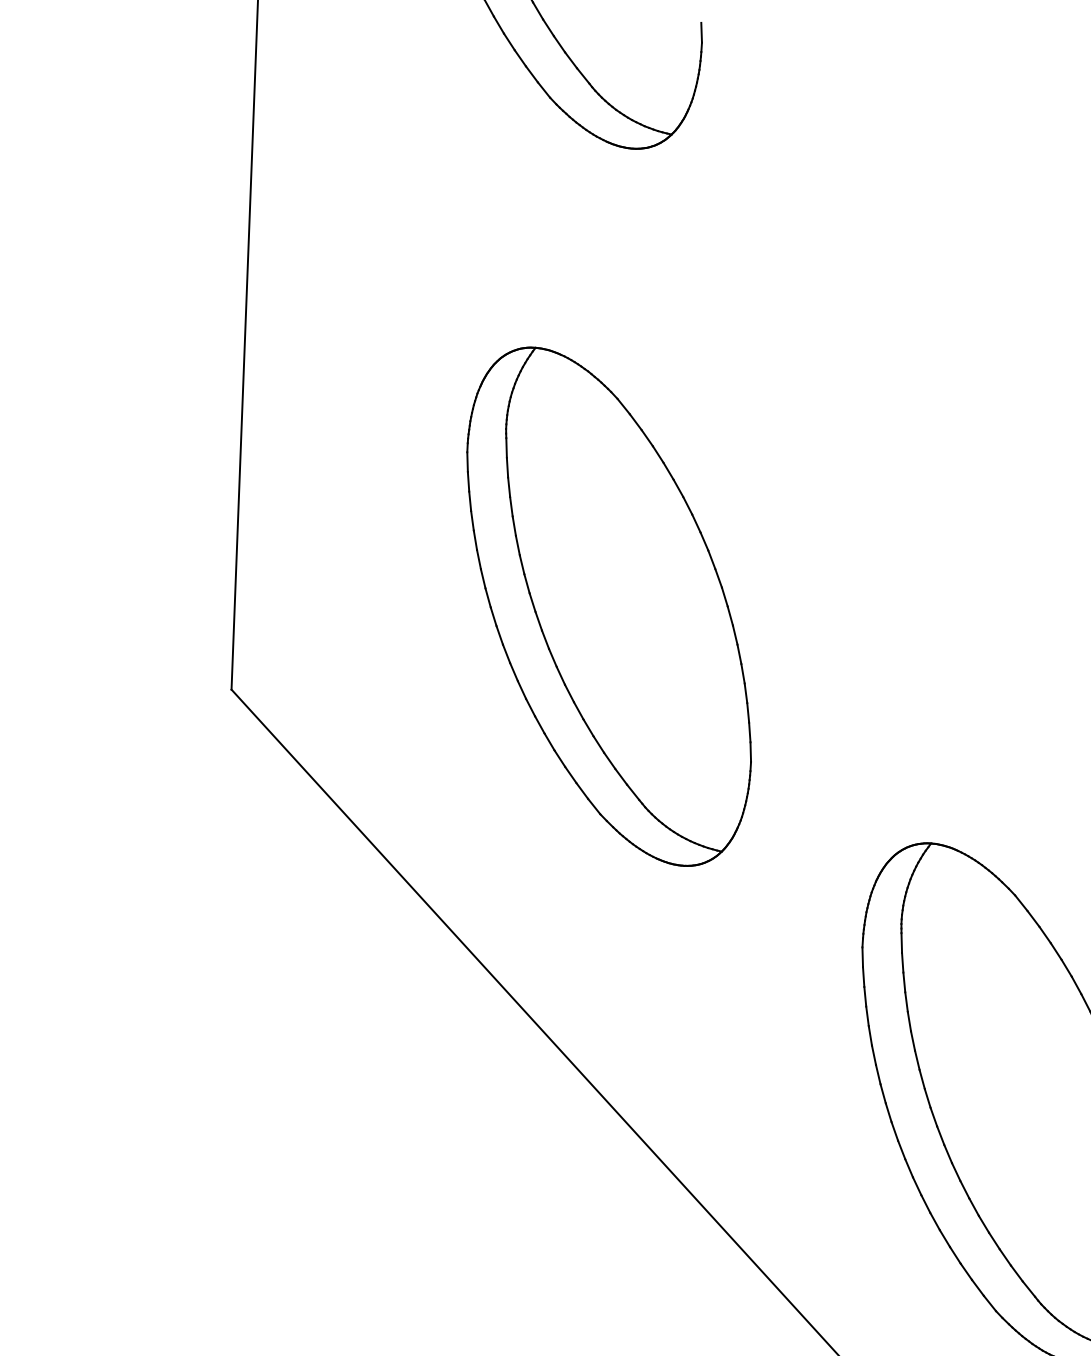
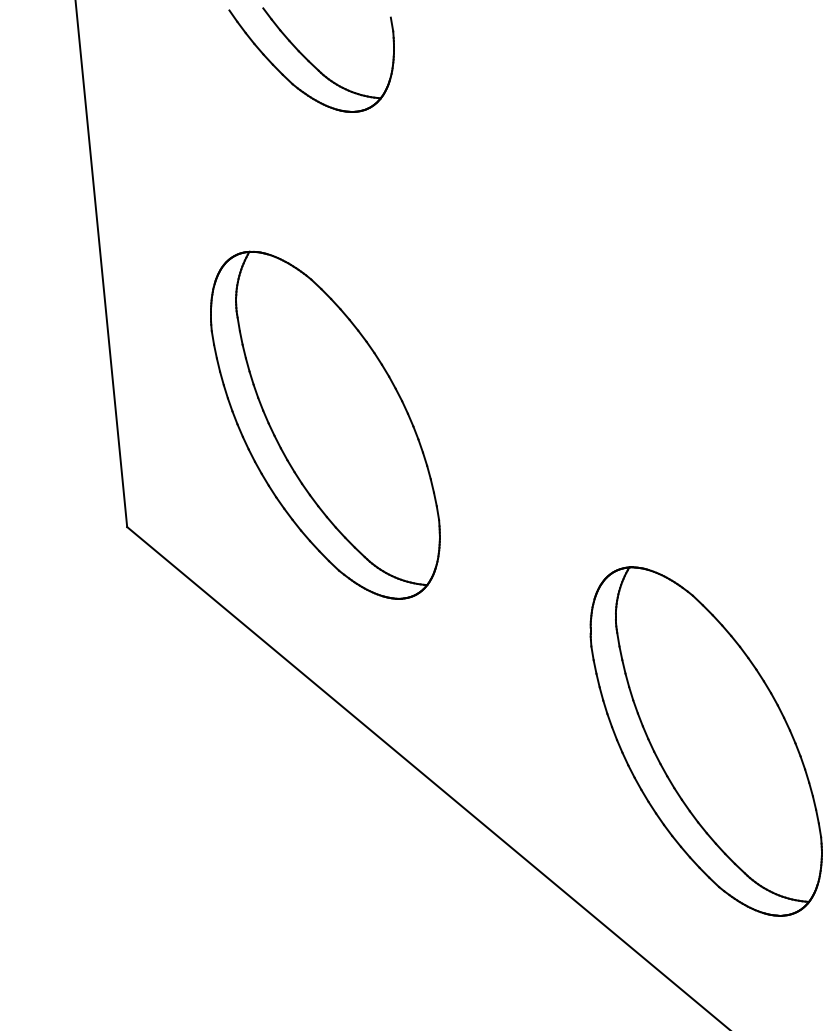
part: (609, 605) -> (325, 424), moved

